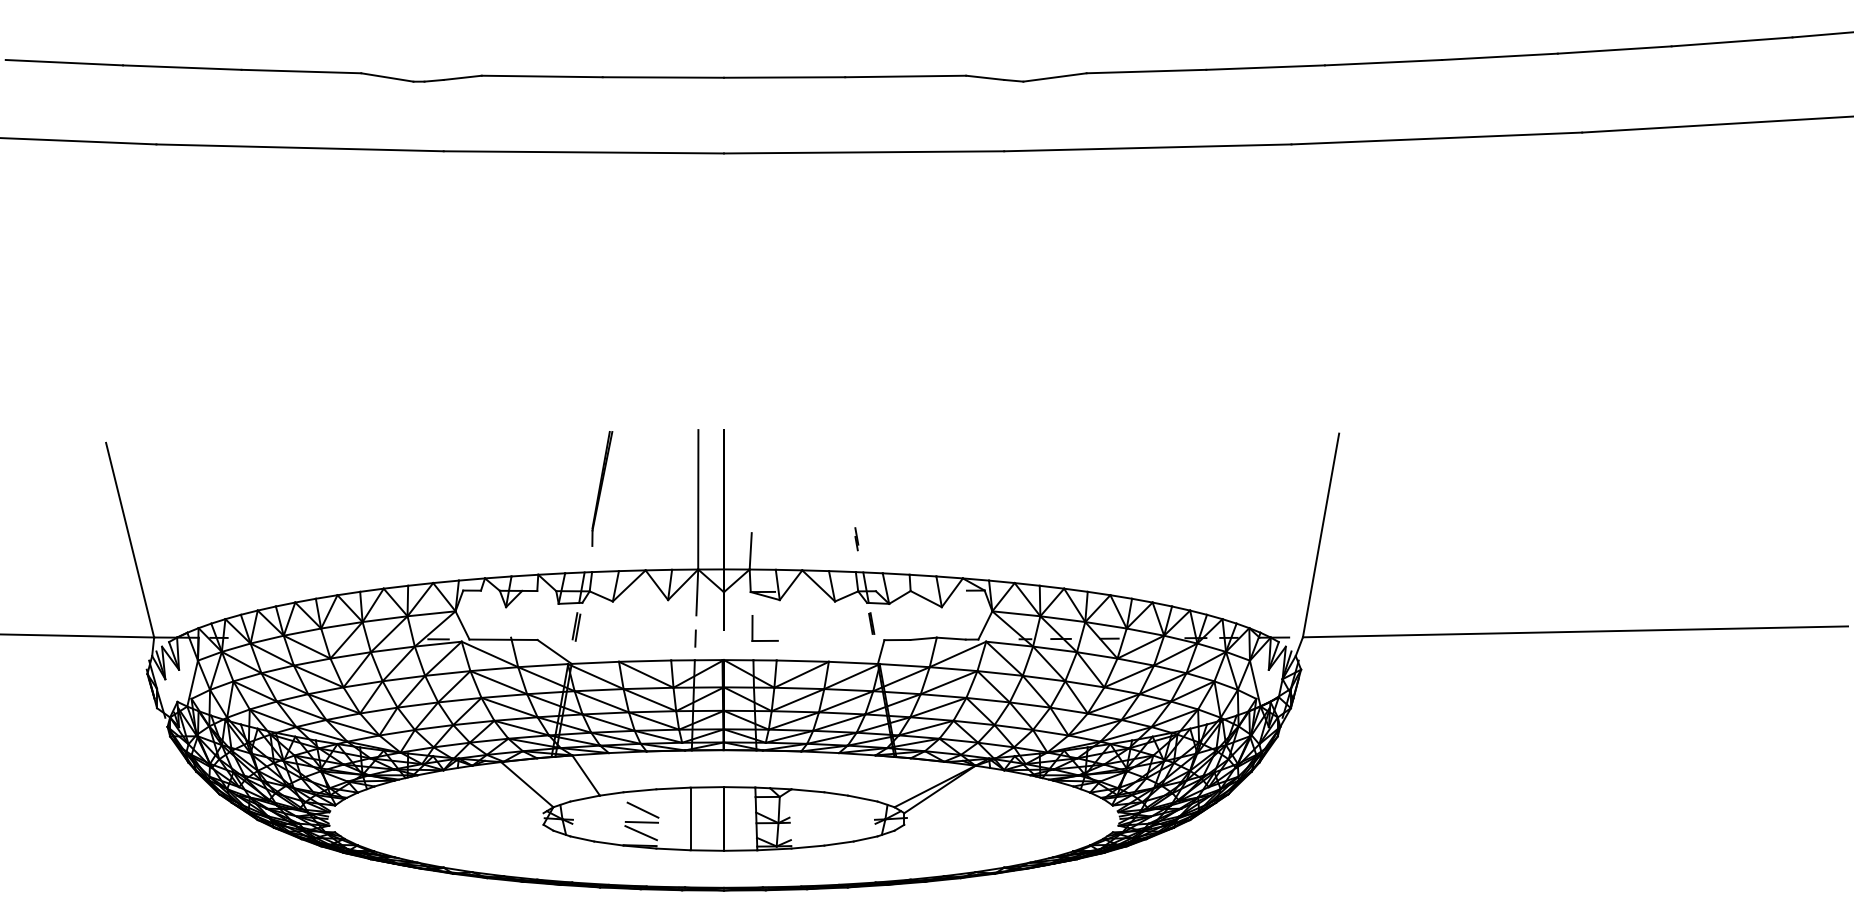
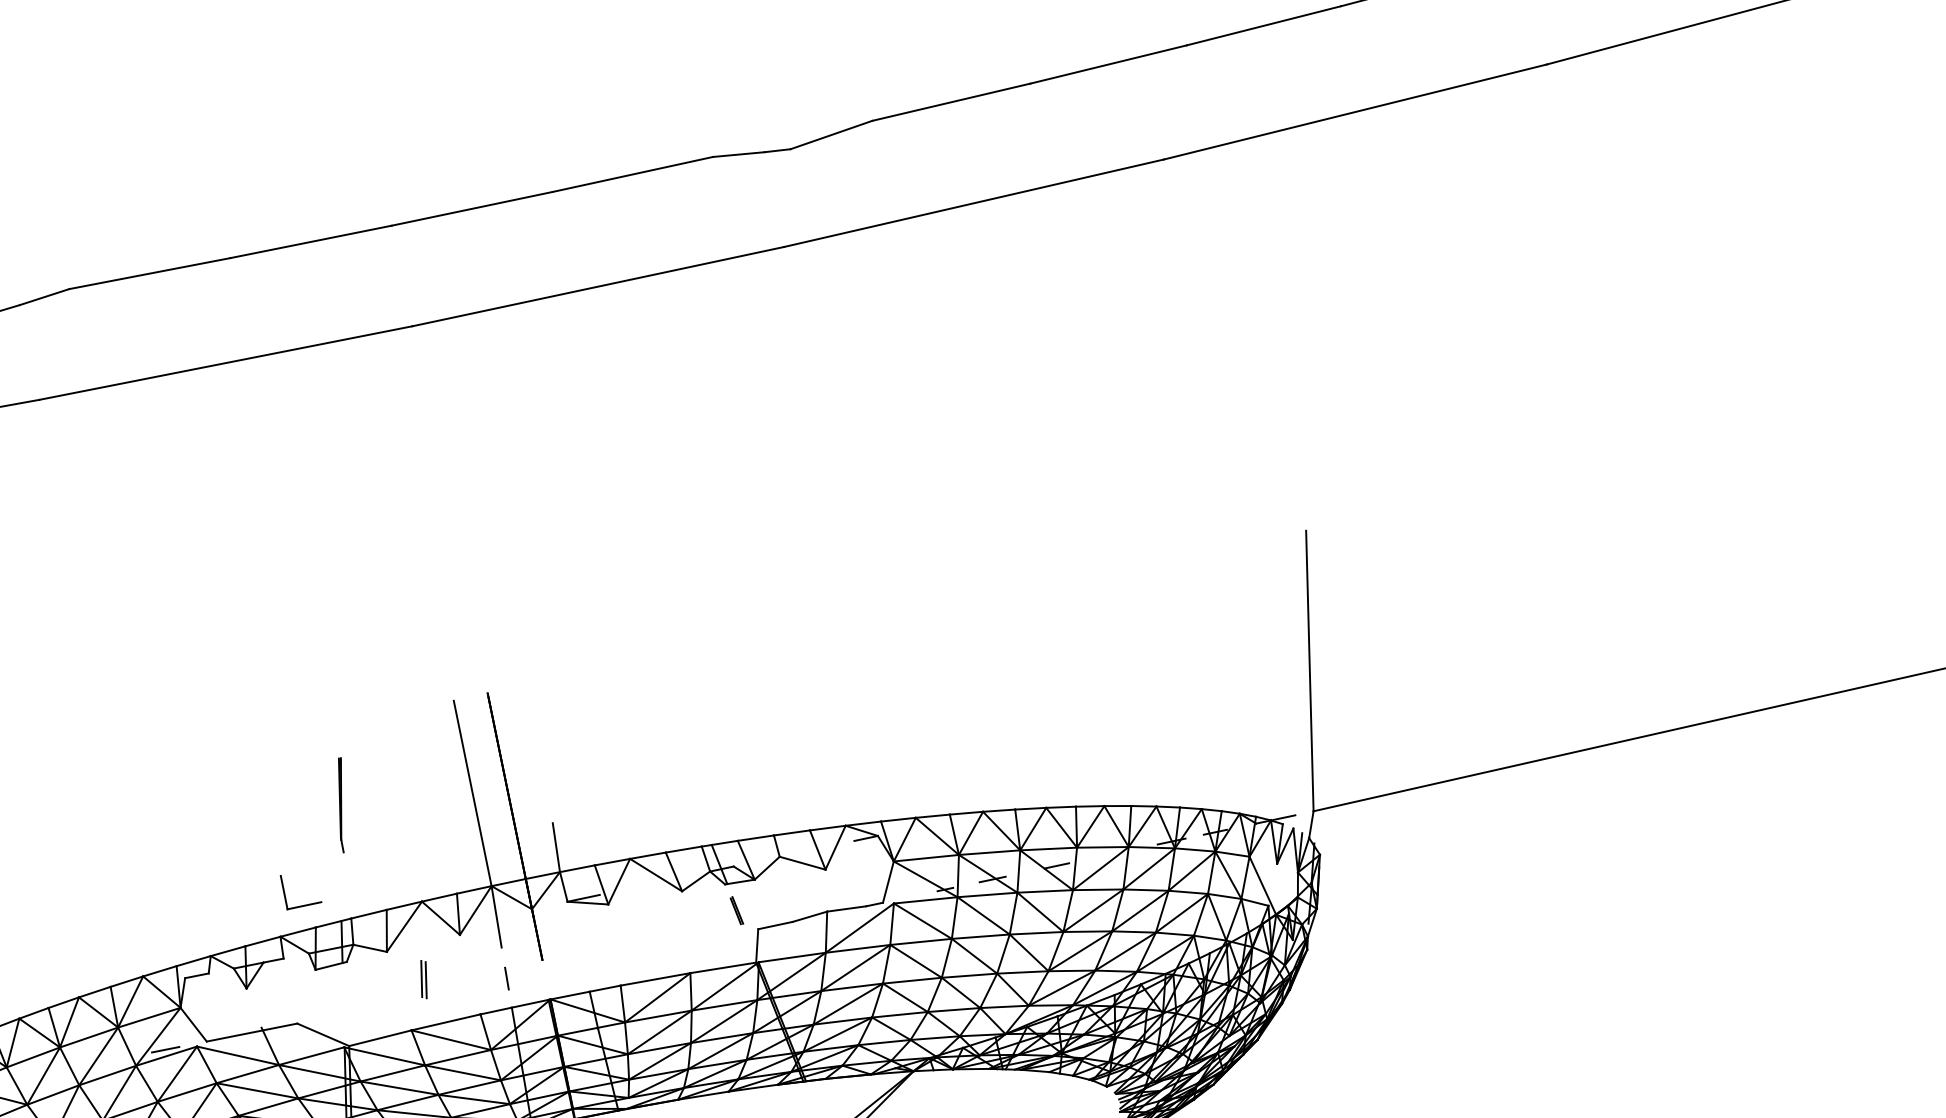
part: (602, 488) -> (342, 804), size x0.6
line: (856, 539) -> (693, 803), removed
part: (576, 626) -> (423, 978), moved
part: (753, 628) -> (285, 892), moved

